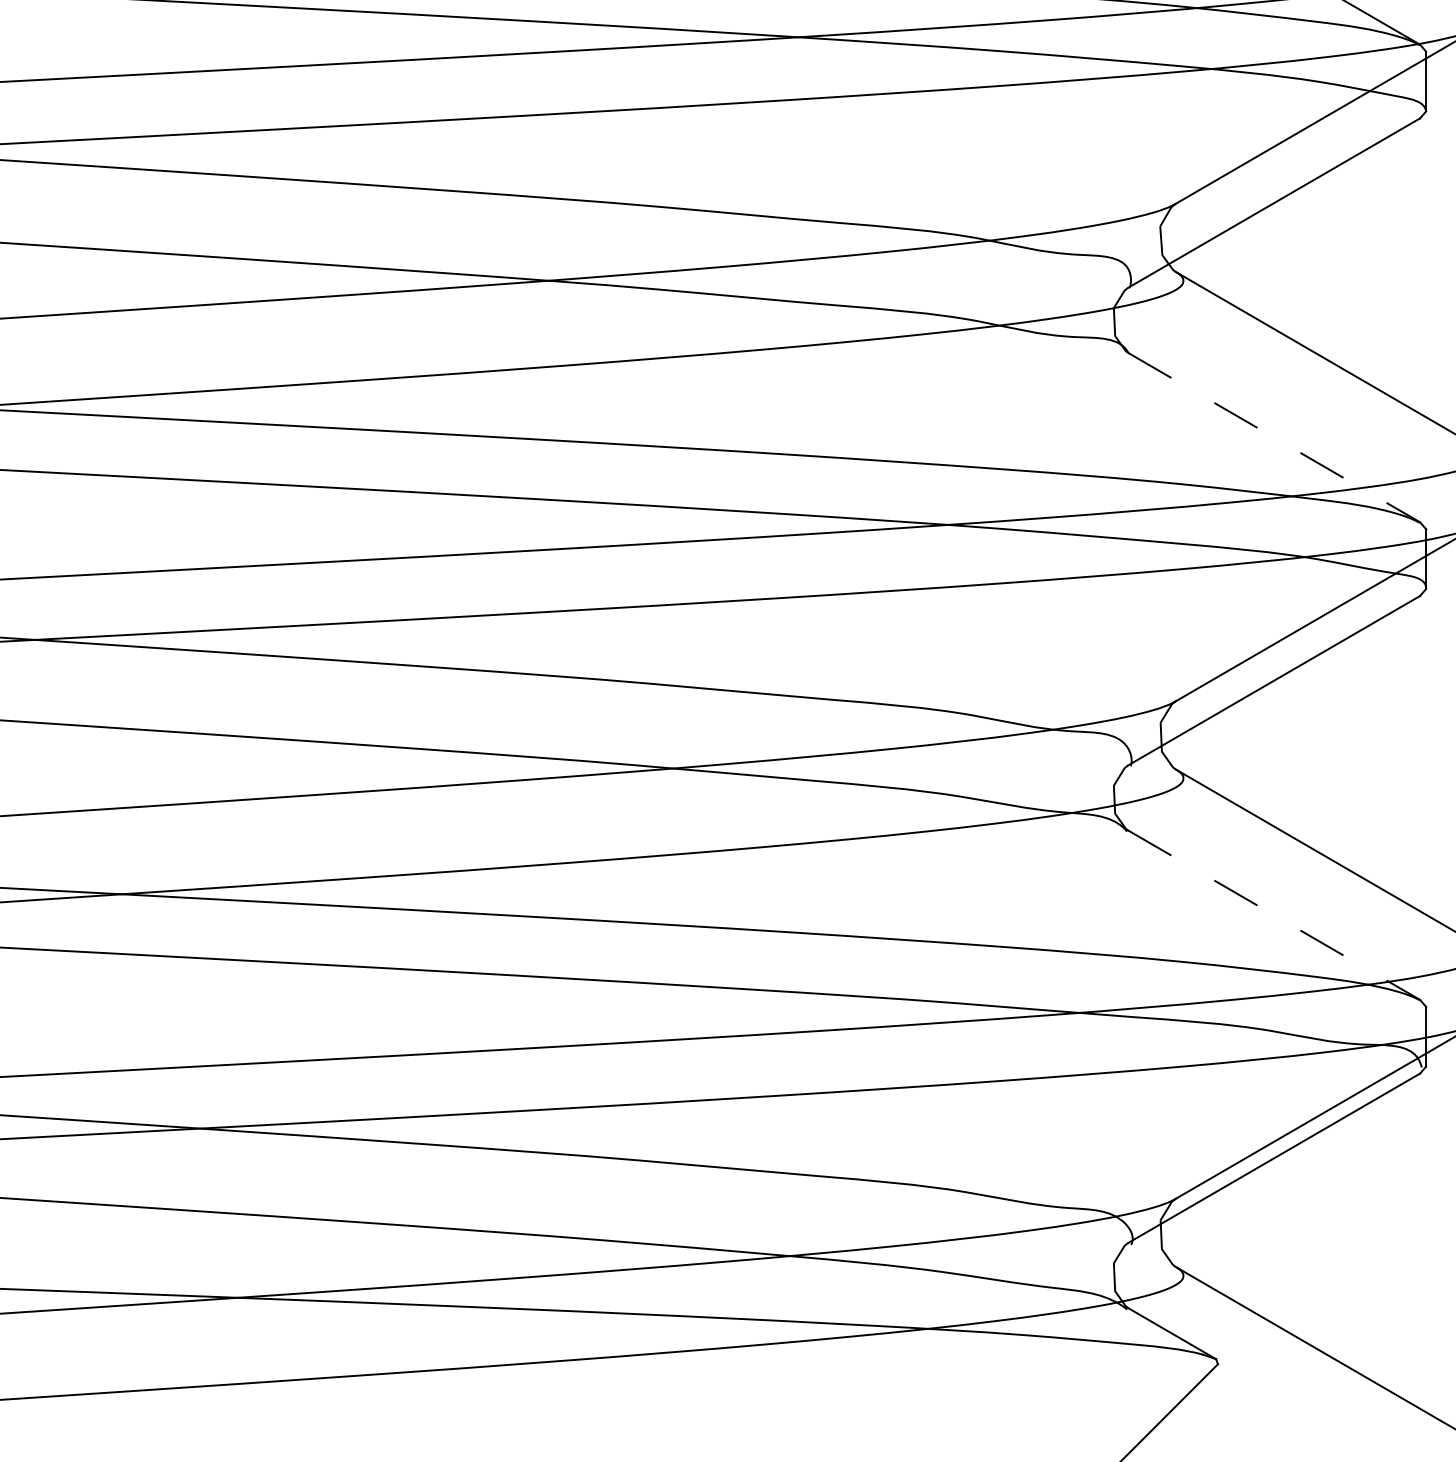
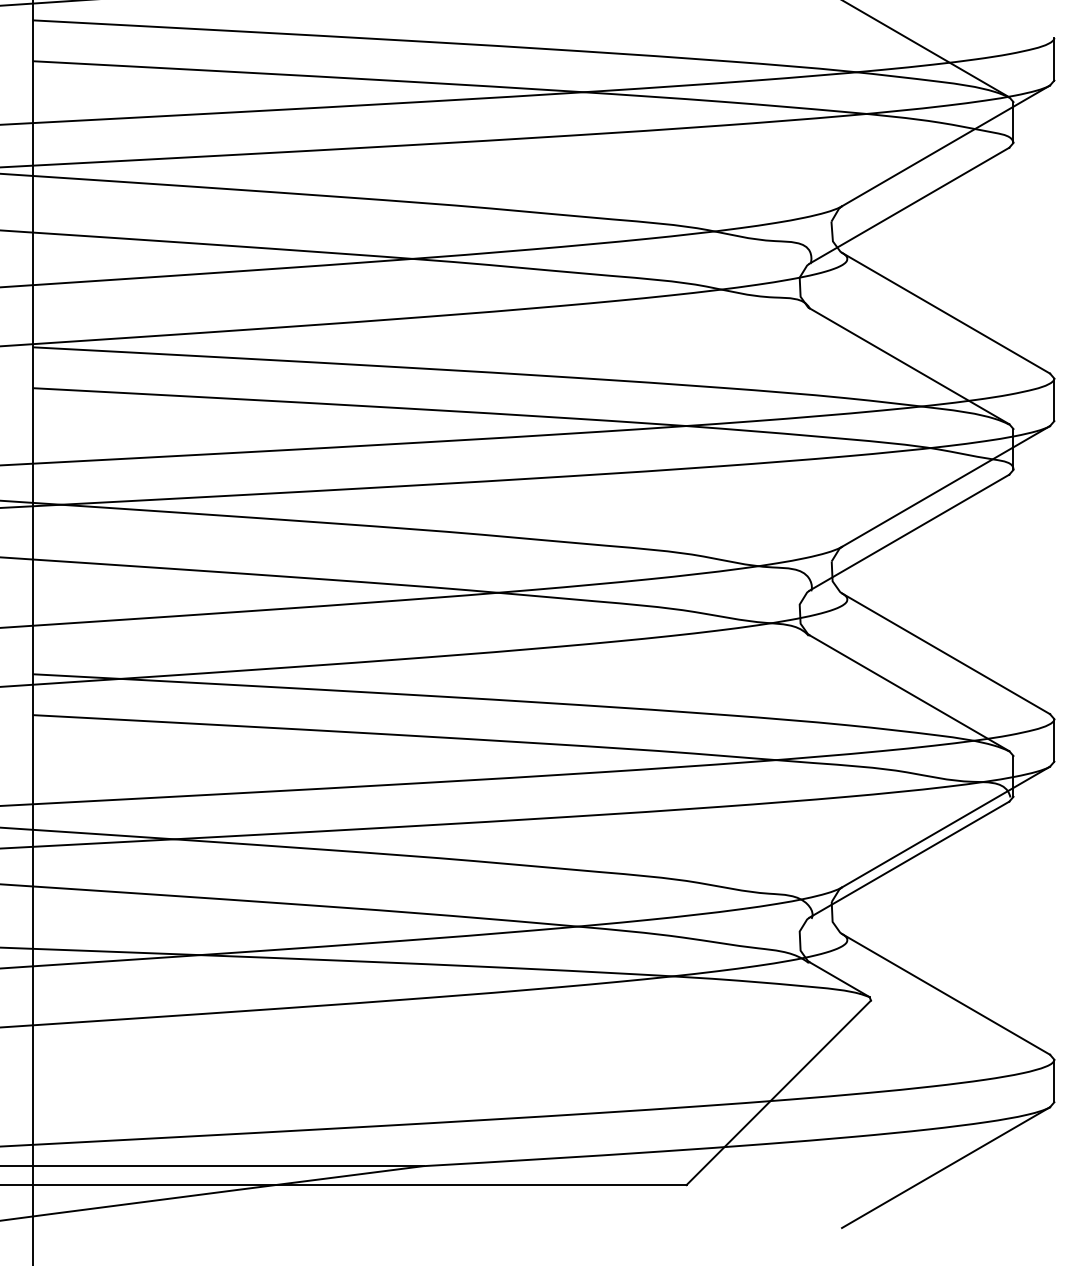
line: (1274, 437) -> (909, 366), dashed -> solid
line: (1274, 915) -> (909, 693), dashed -> solid

